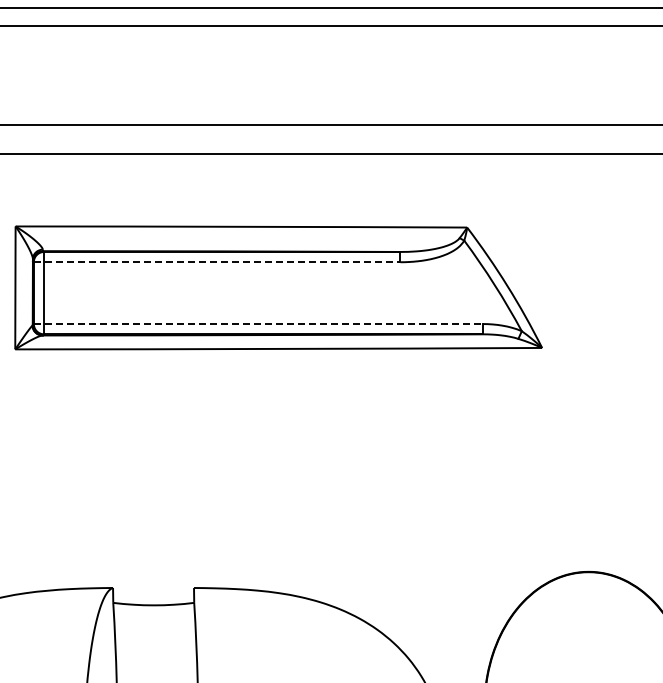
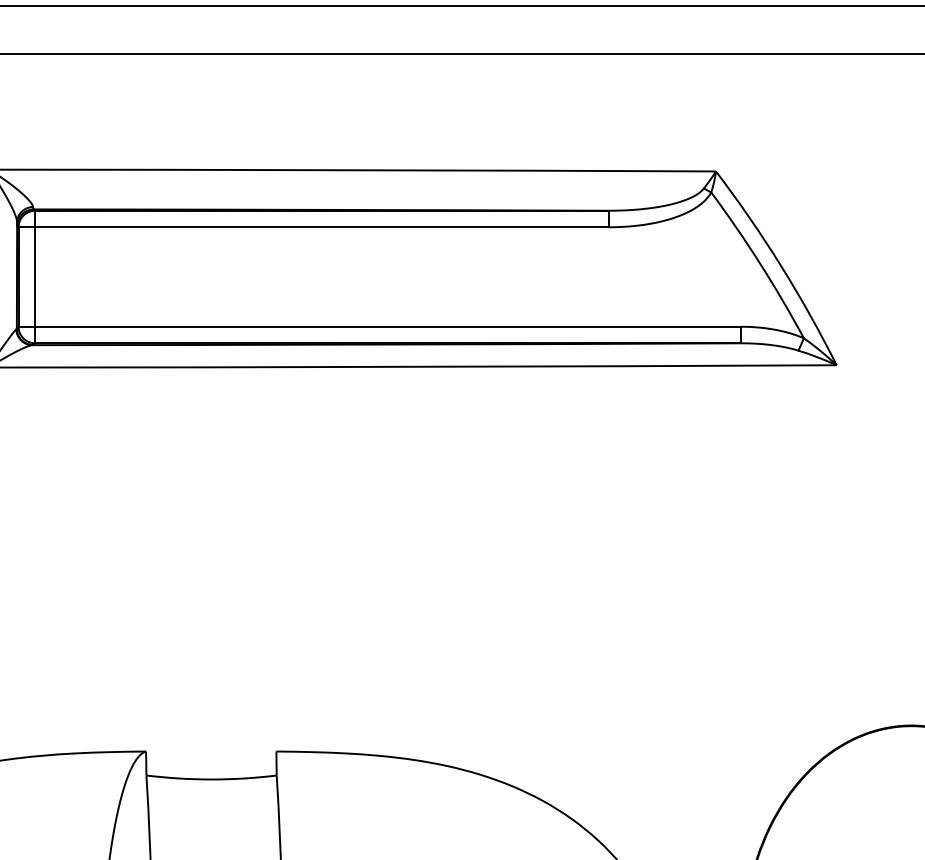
line: (217, 262) -> (314, 227), dashed -> solid
line: (258, 324) -> (380, 327), dashed -> solid

